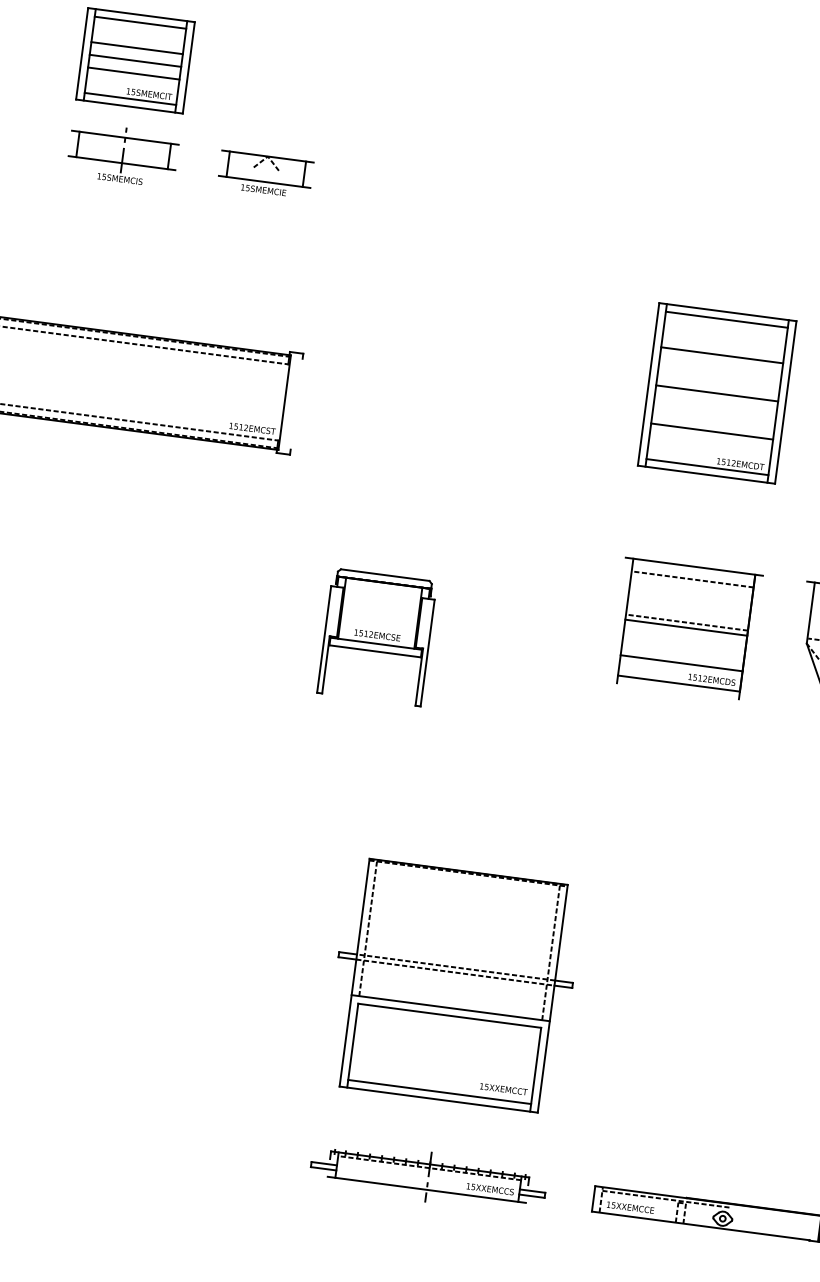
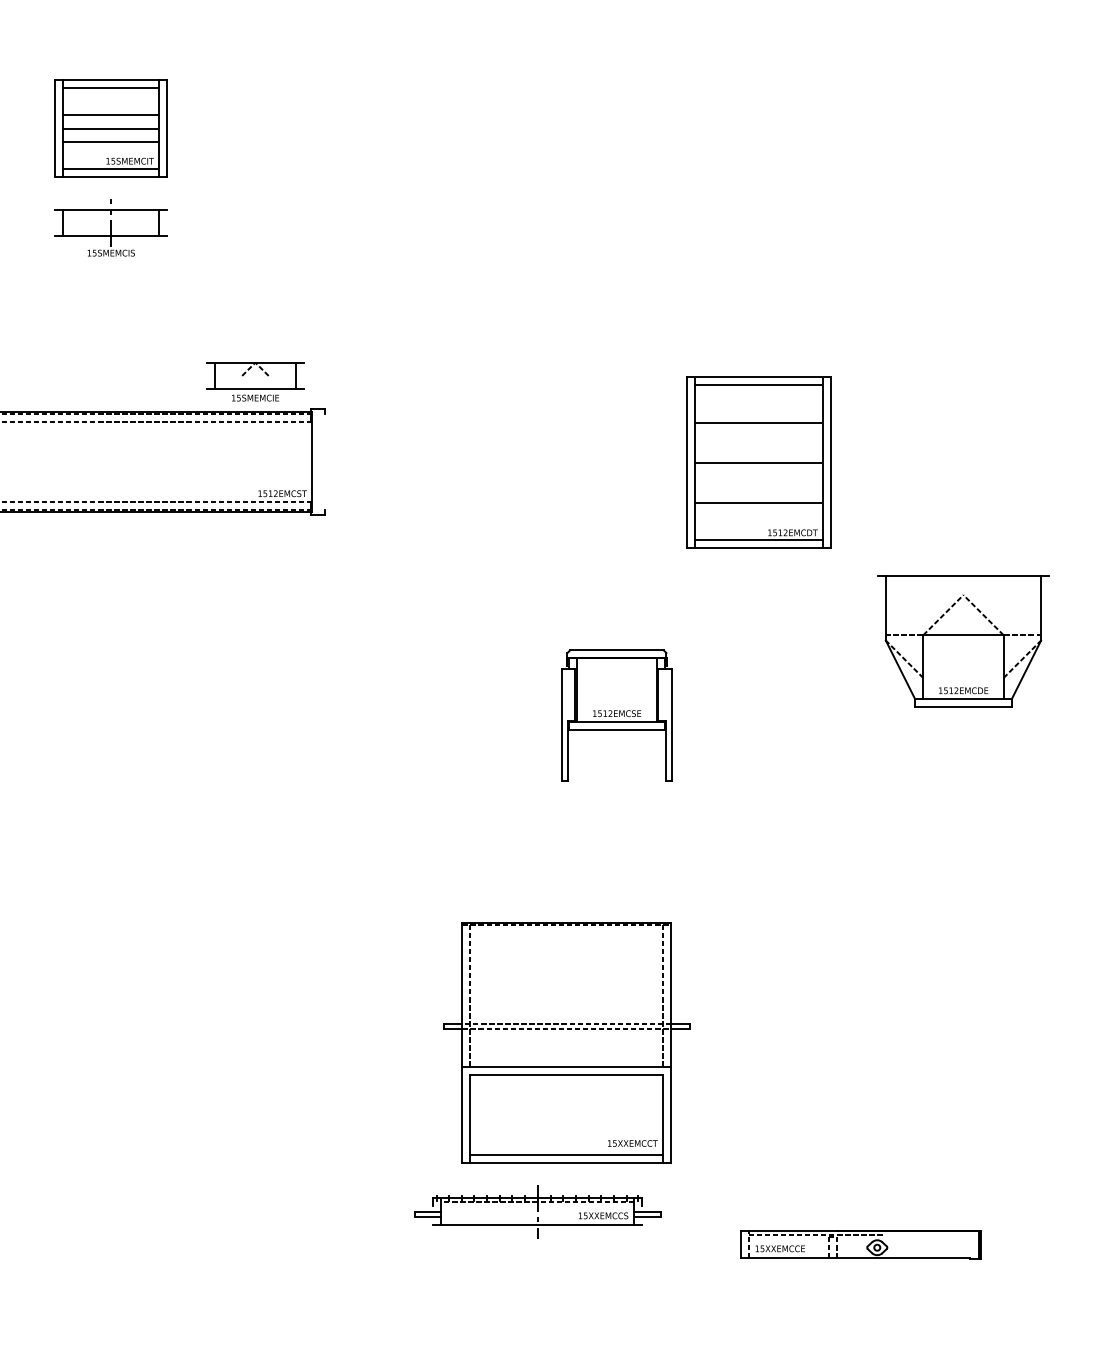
part: (265, 174) -> (255, 381), moved
part: (716, 393) -> (758, 462), moved
part: (685, 628) -> (758, 641), removed
part: (376, 637) -> (616, 715), moved
part: (428, 1176) -> (537, 1211), moved

